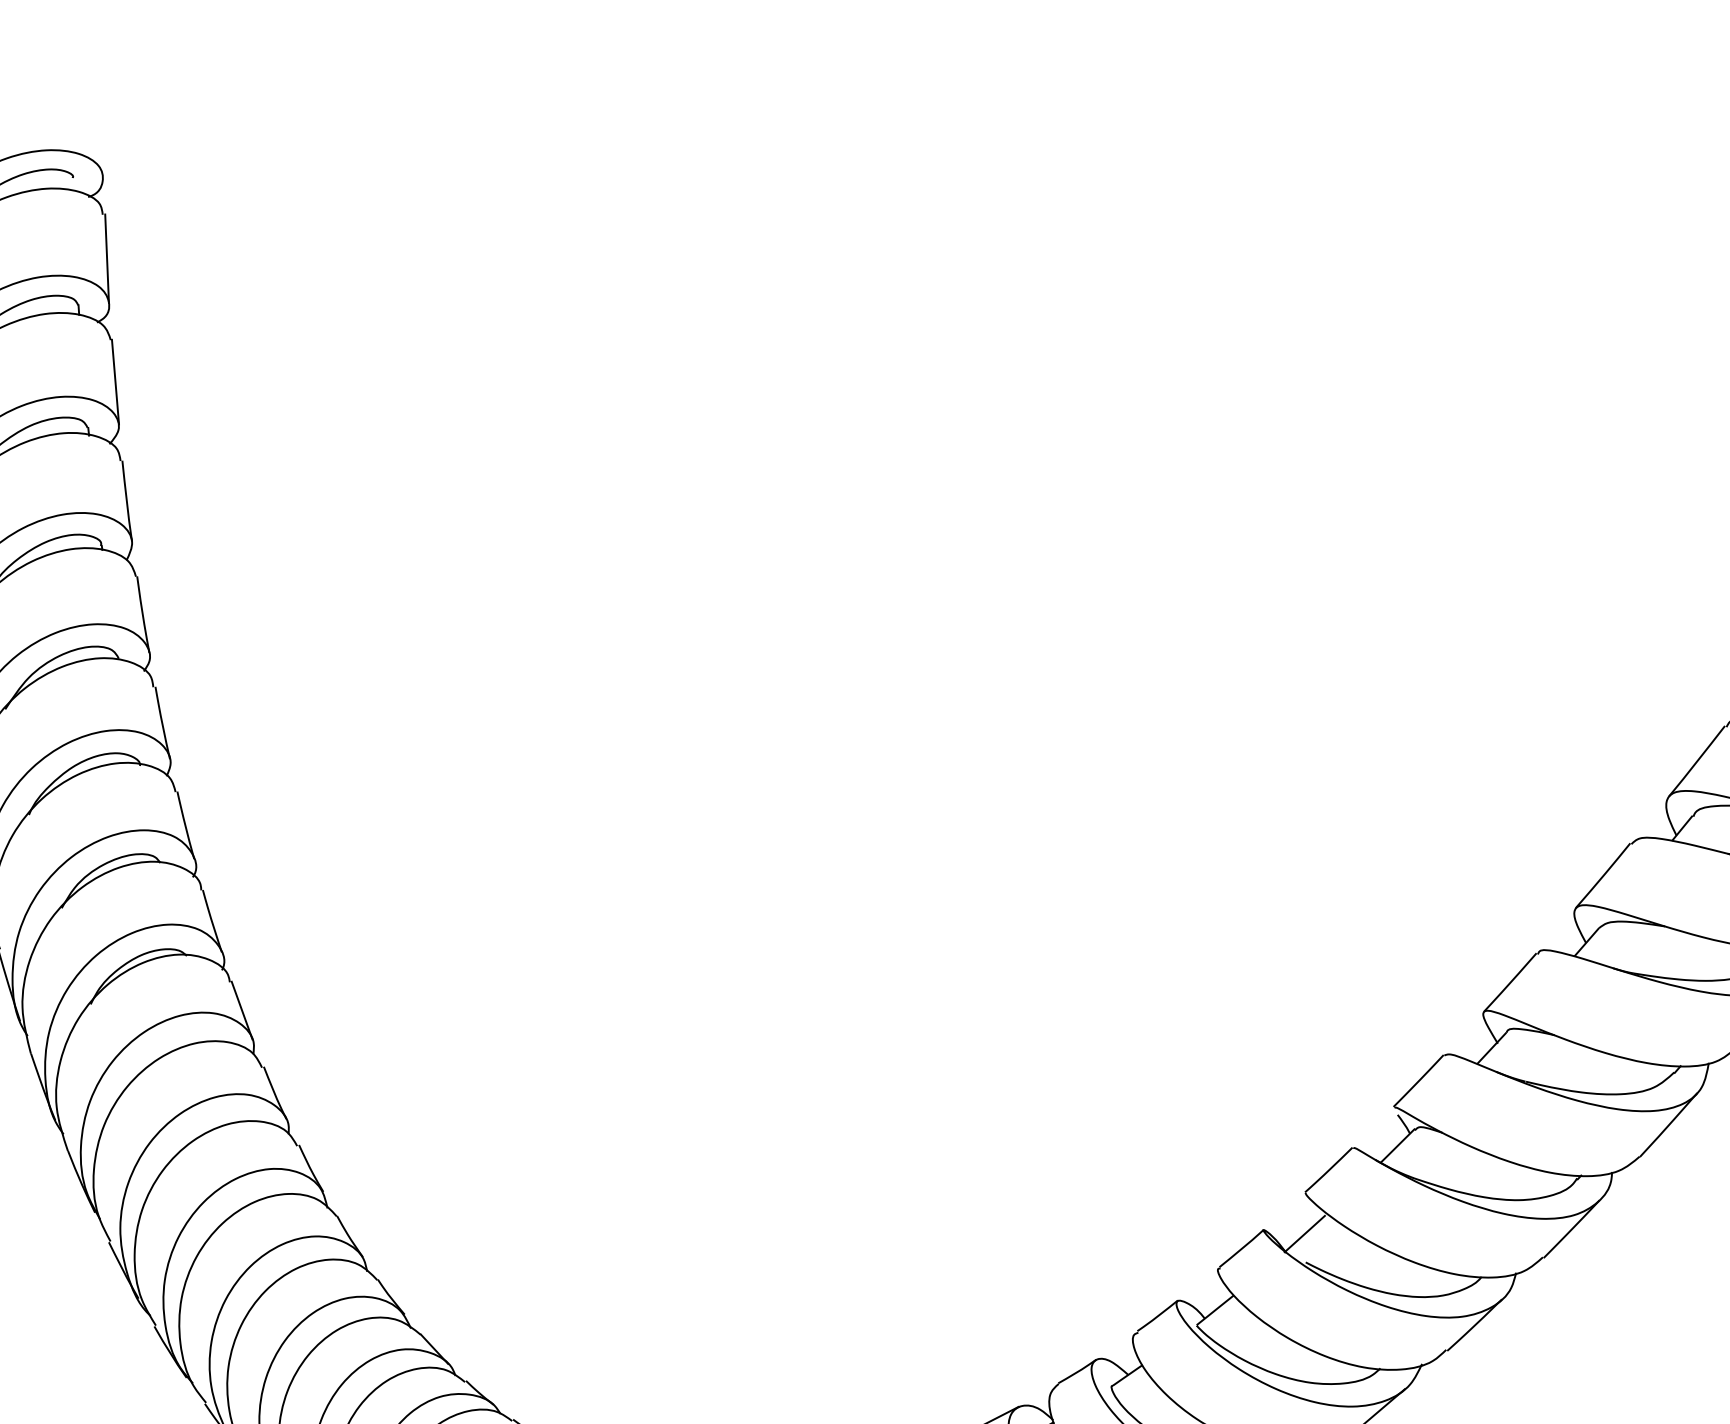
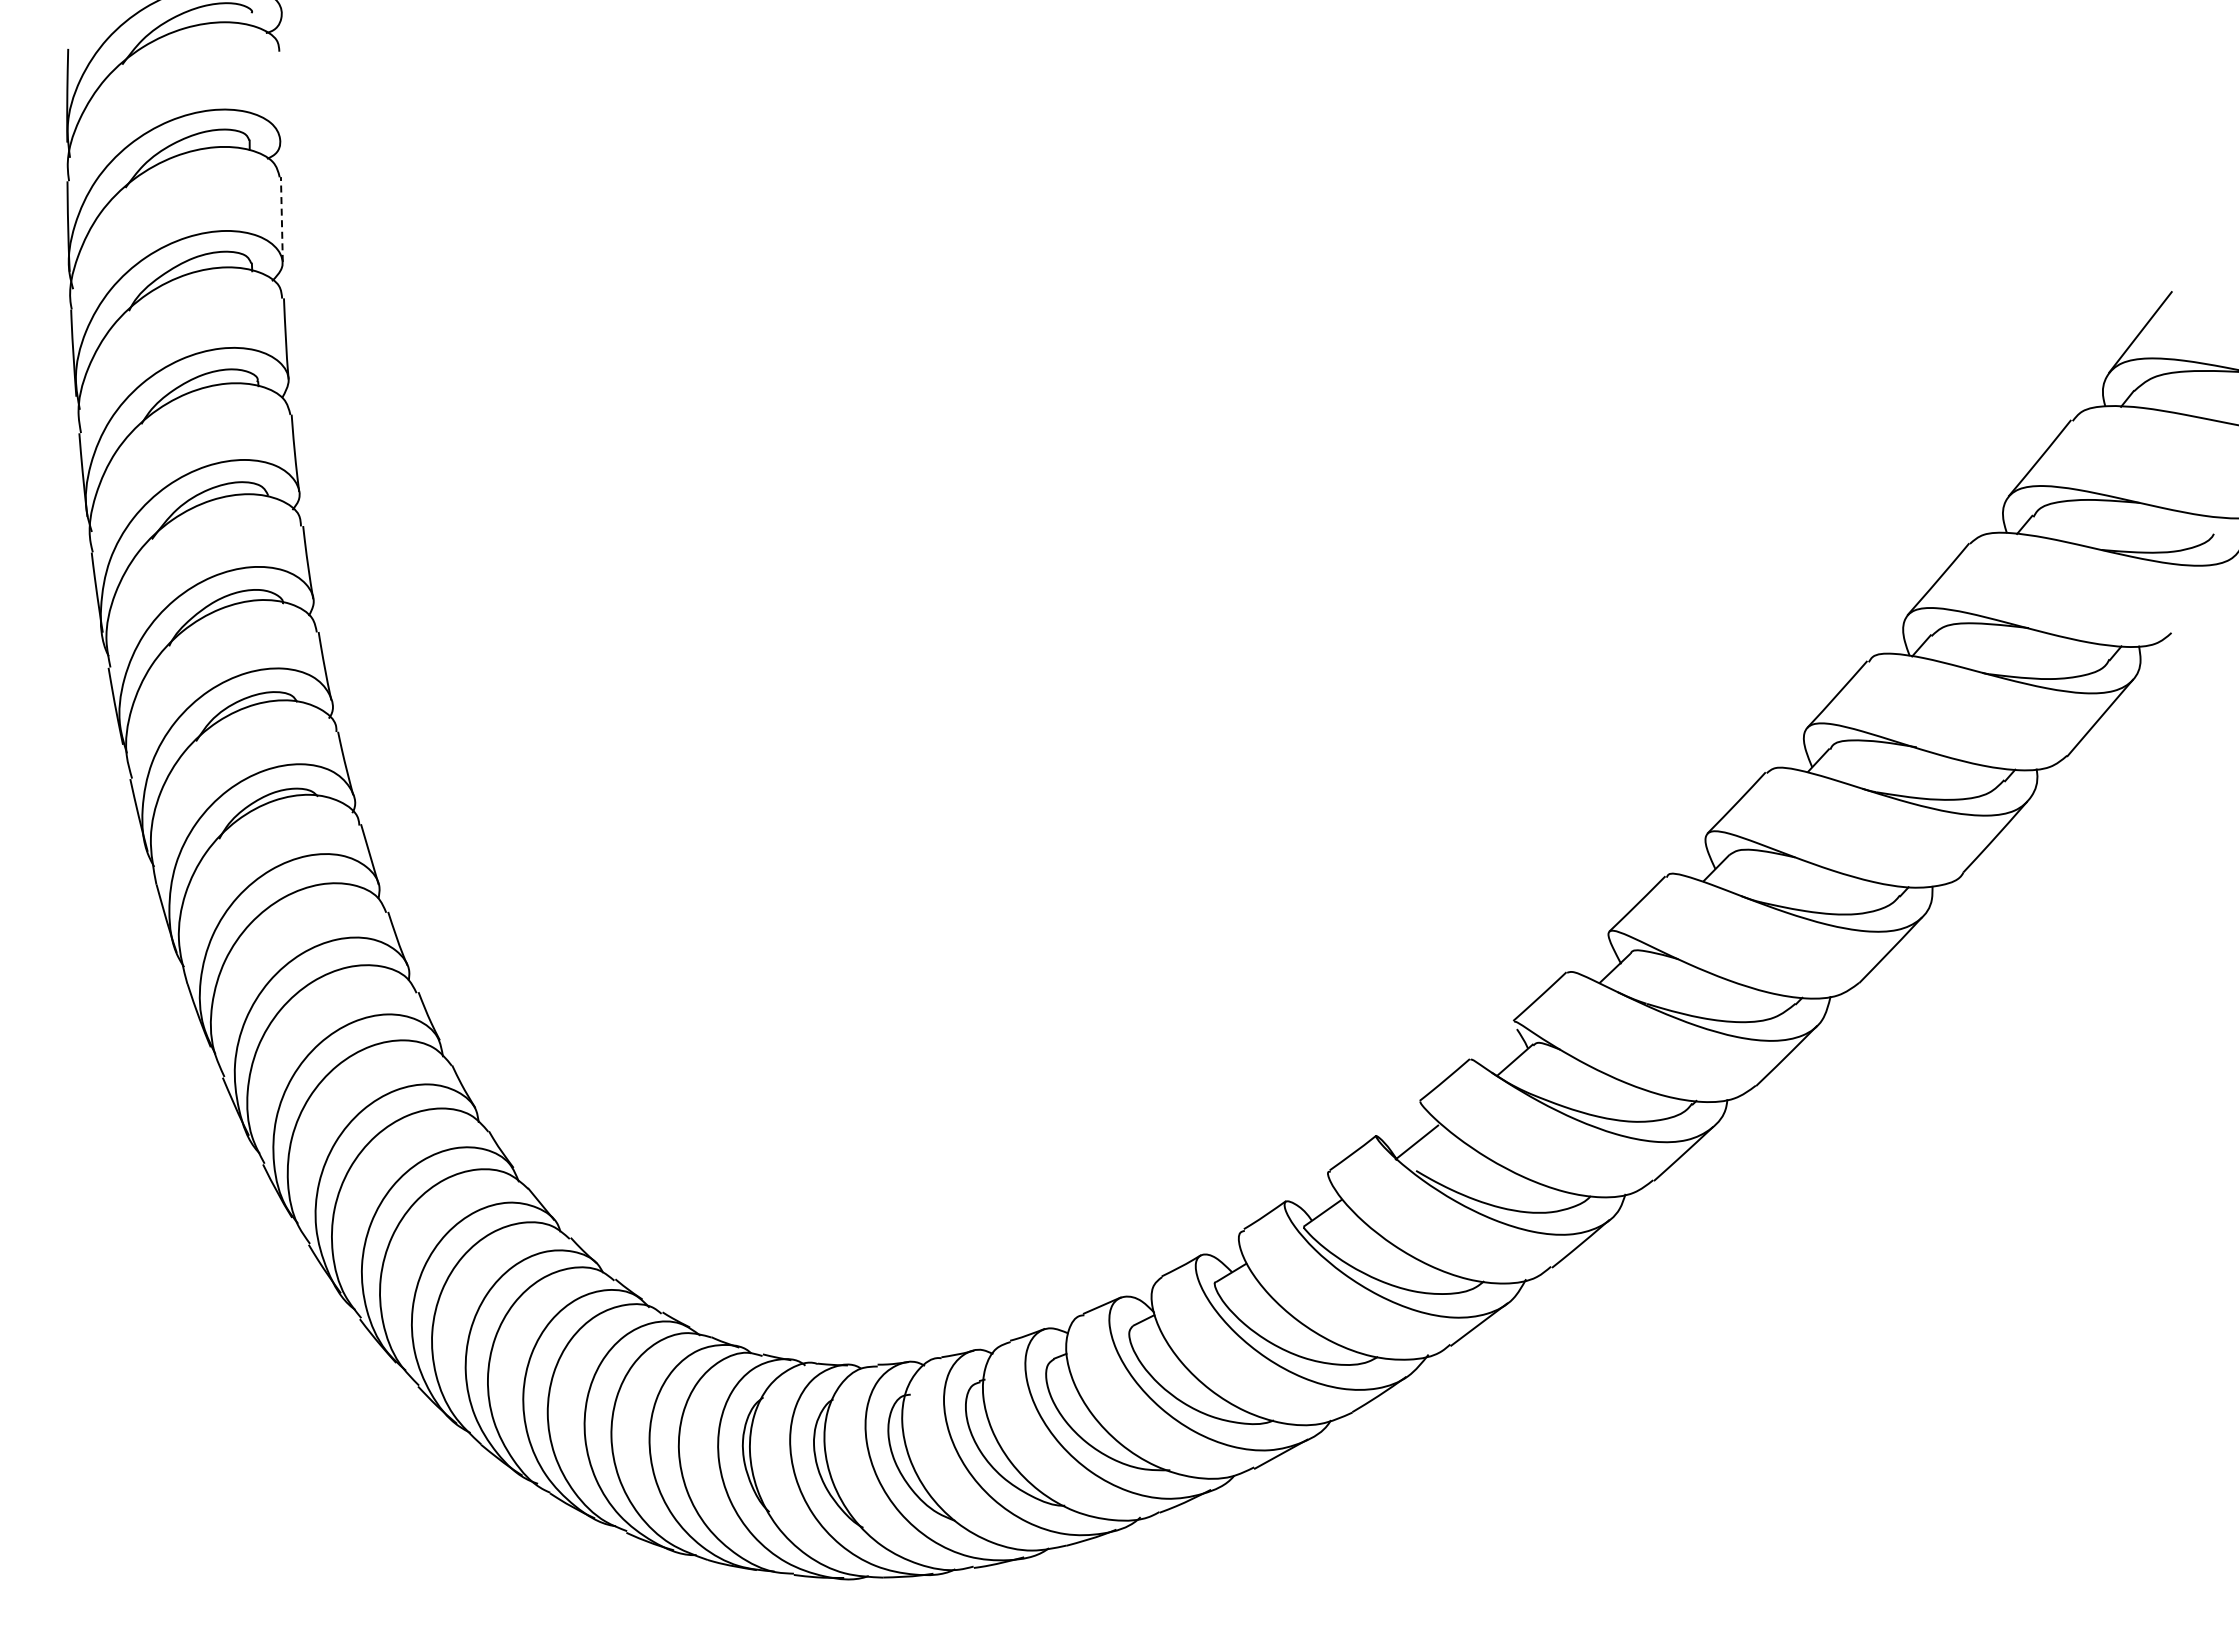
line: (106, 258) -> (280, 95), removed
line: (115, 381) -> (281, 218), solid -> dashed

